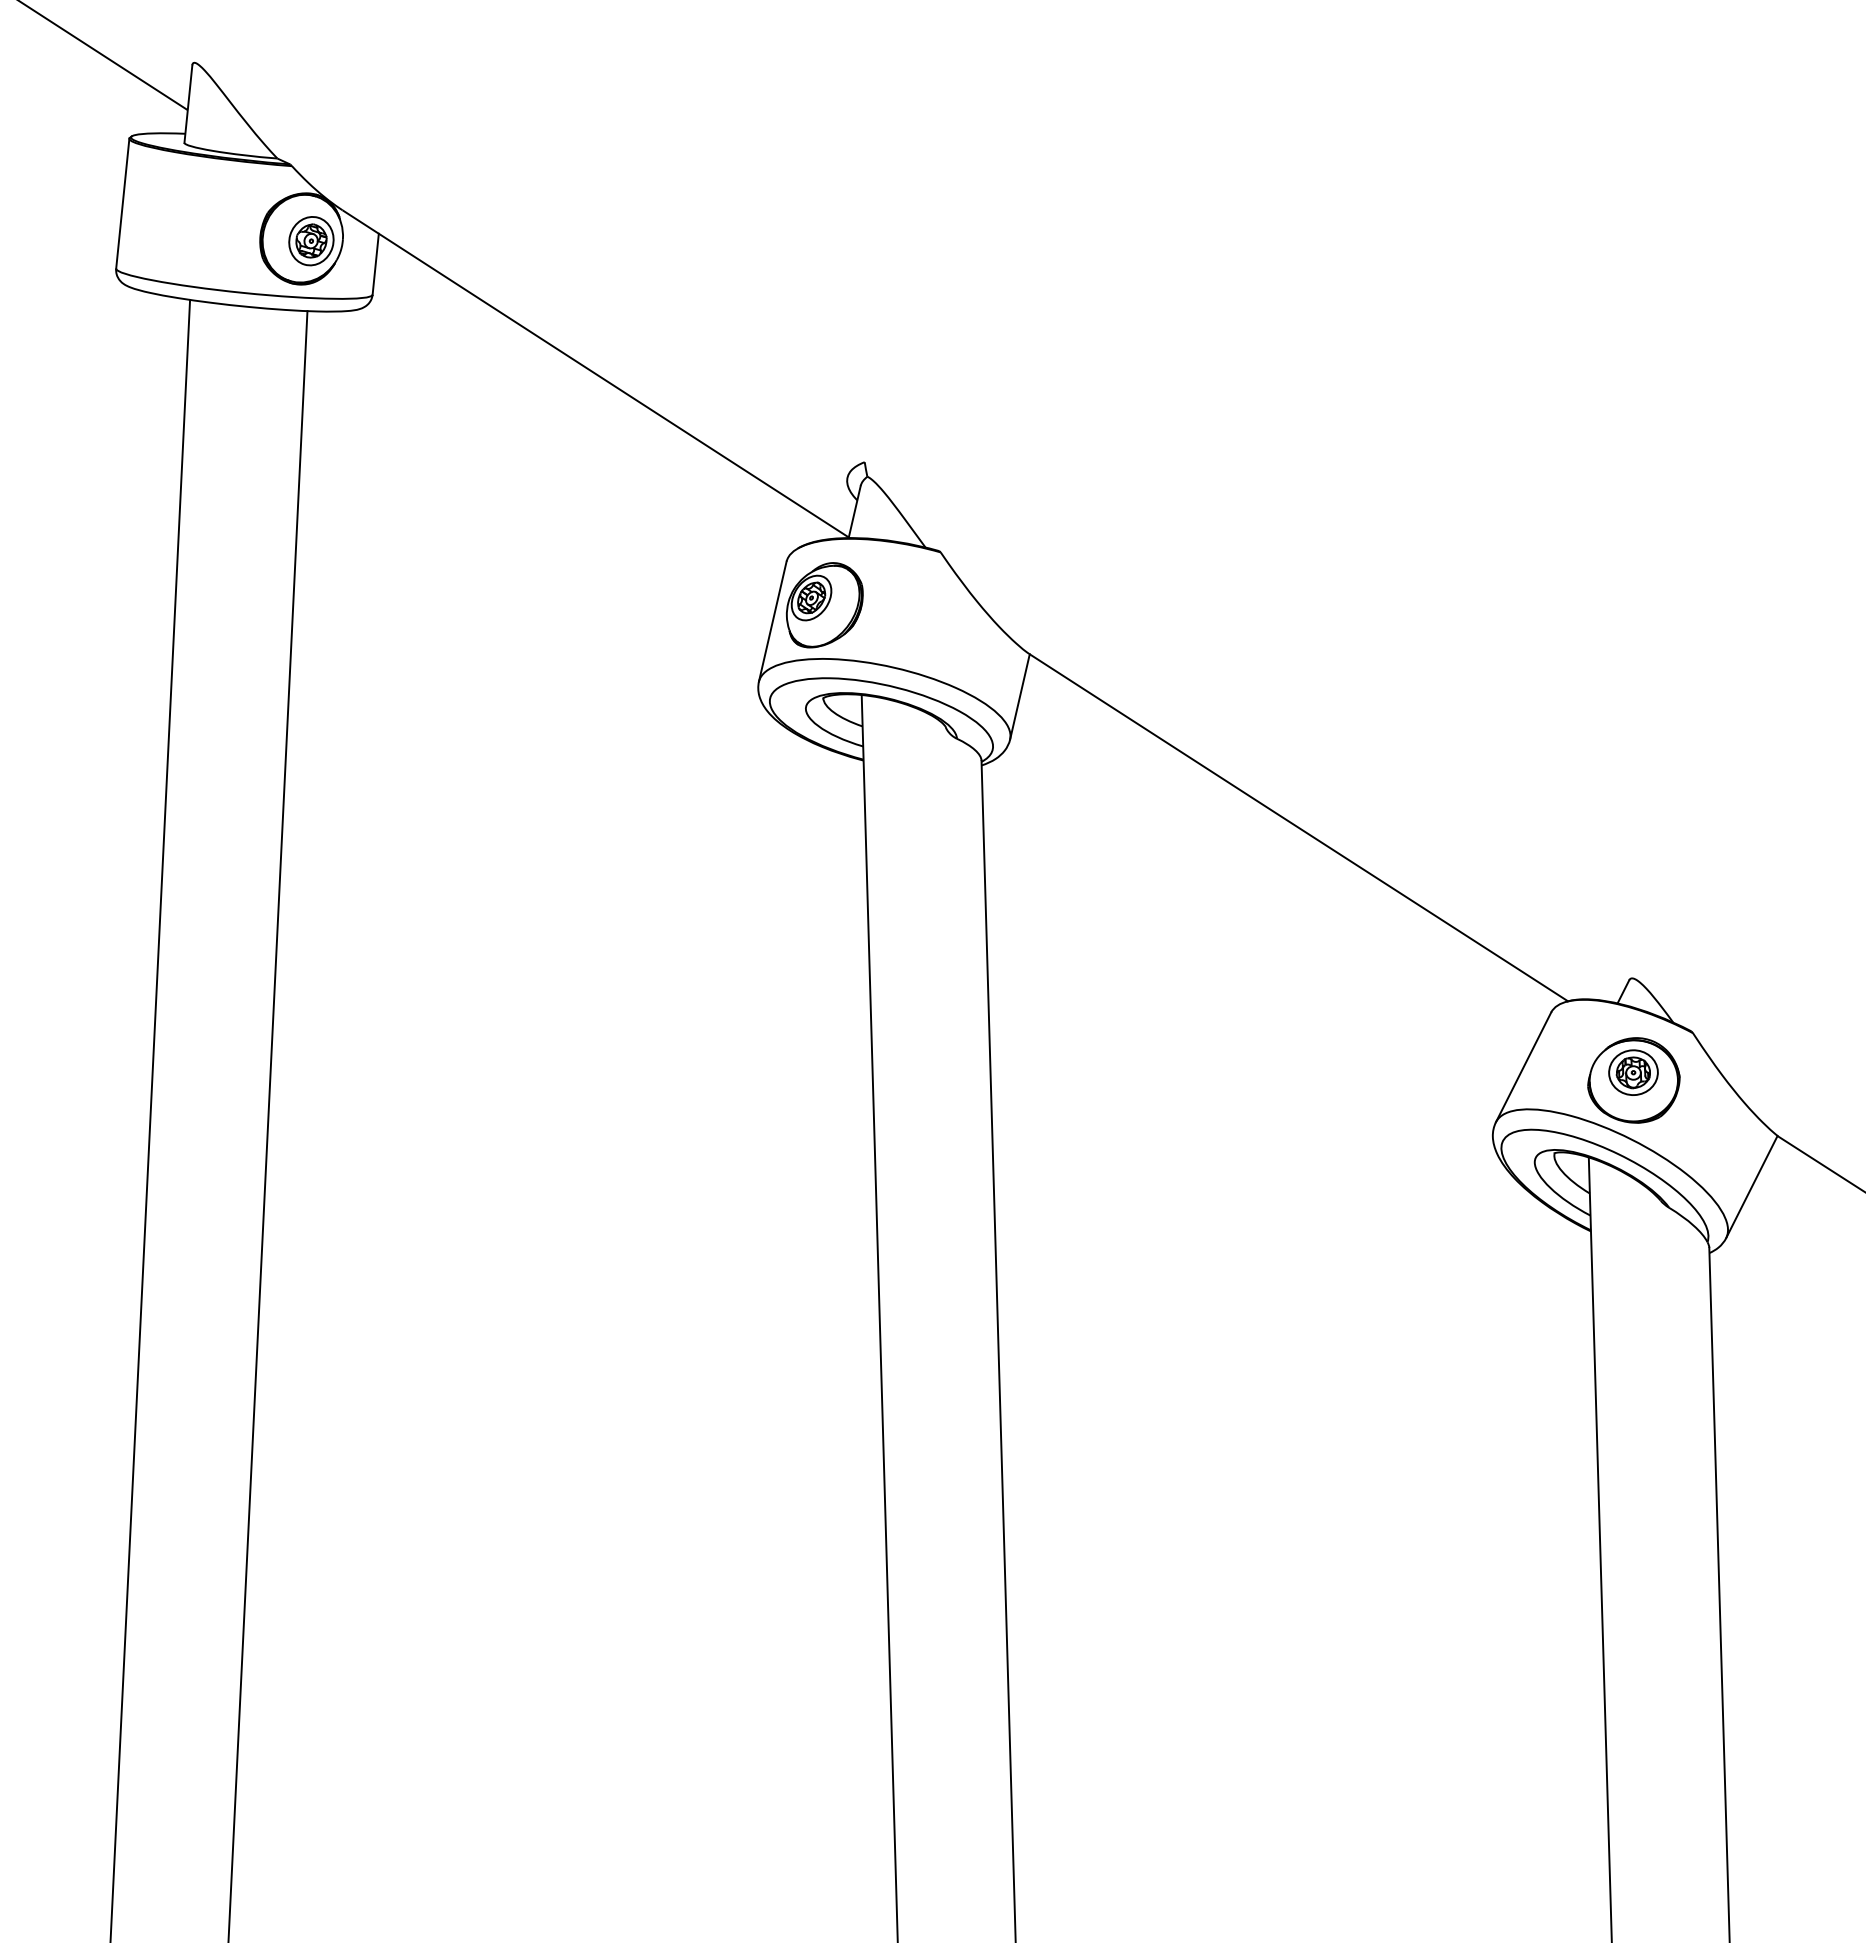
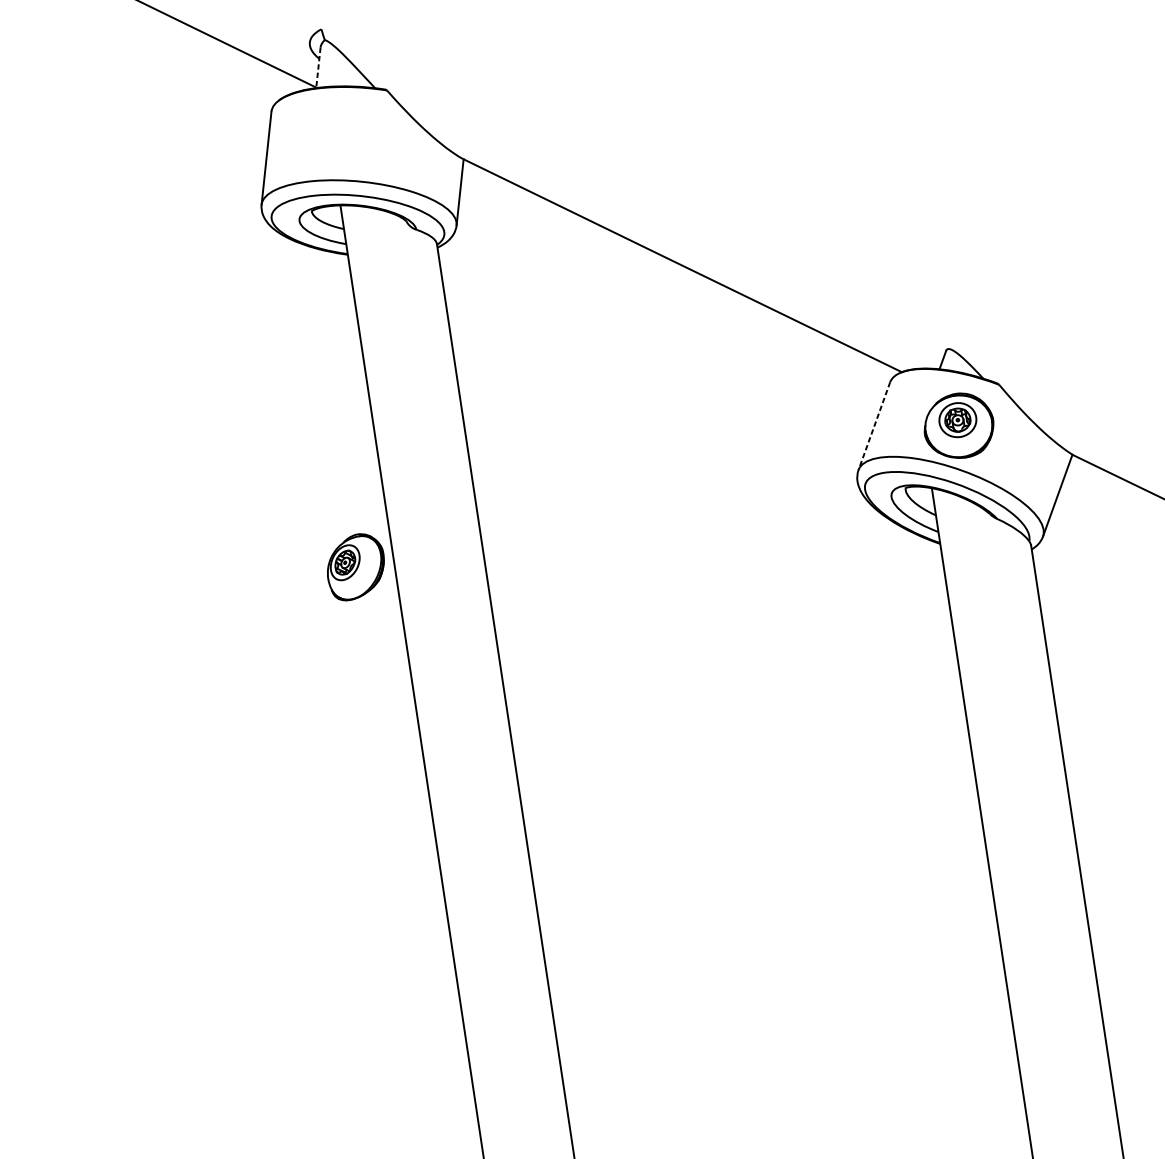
line: (854, 512) -> (318, 68), solid -> dashed
part: (824, 605) -> (355, 567), moved
line: (1523, 1067) -> (874, 426), solid -> dashed

